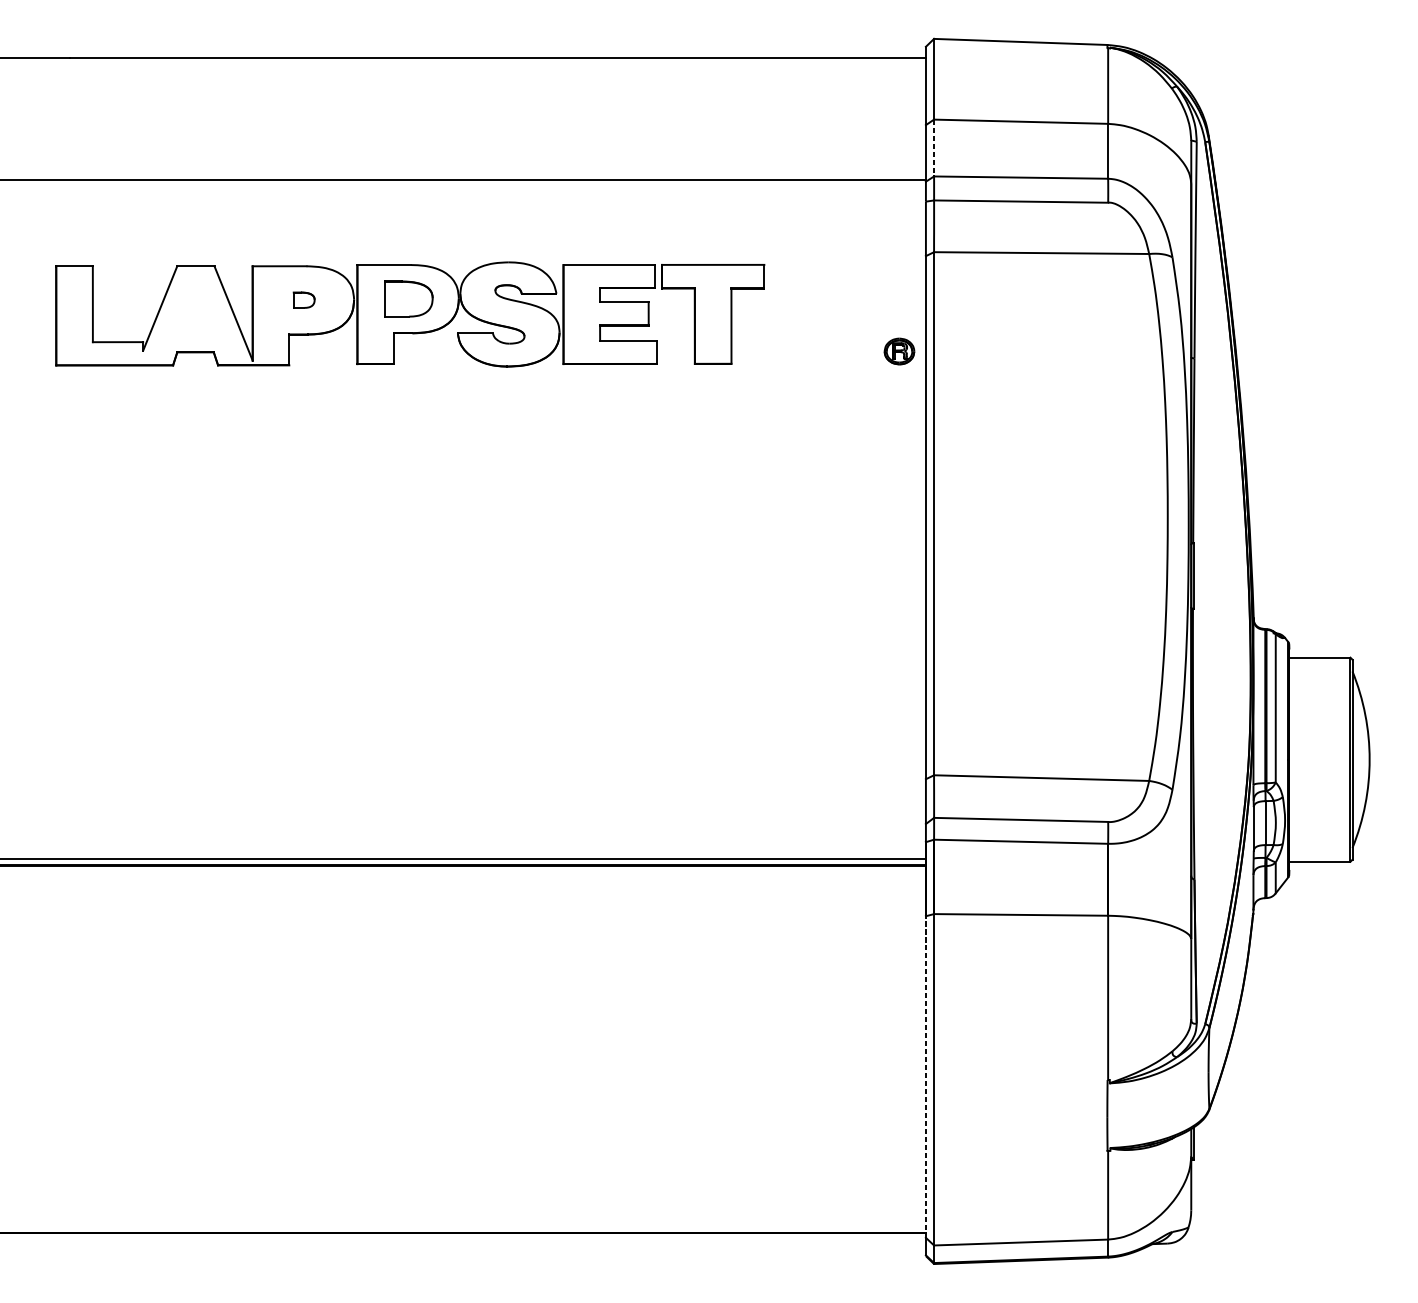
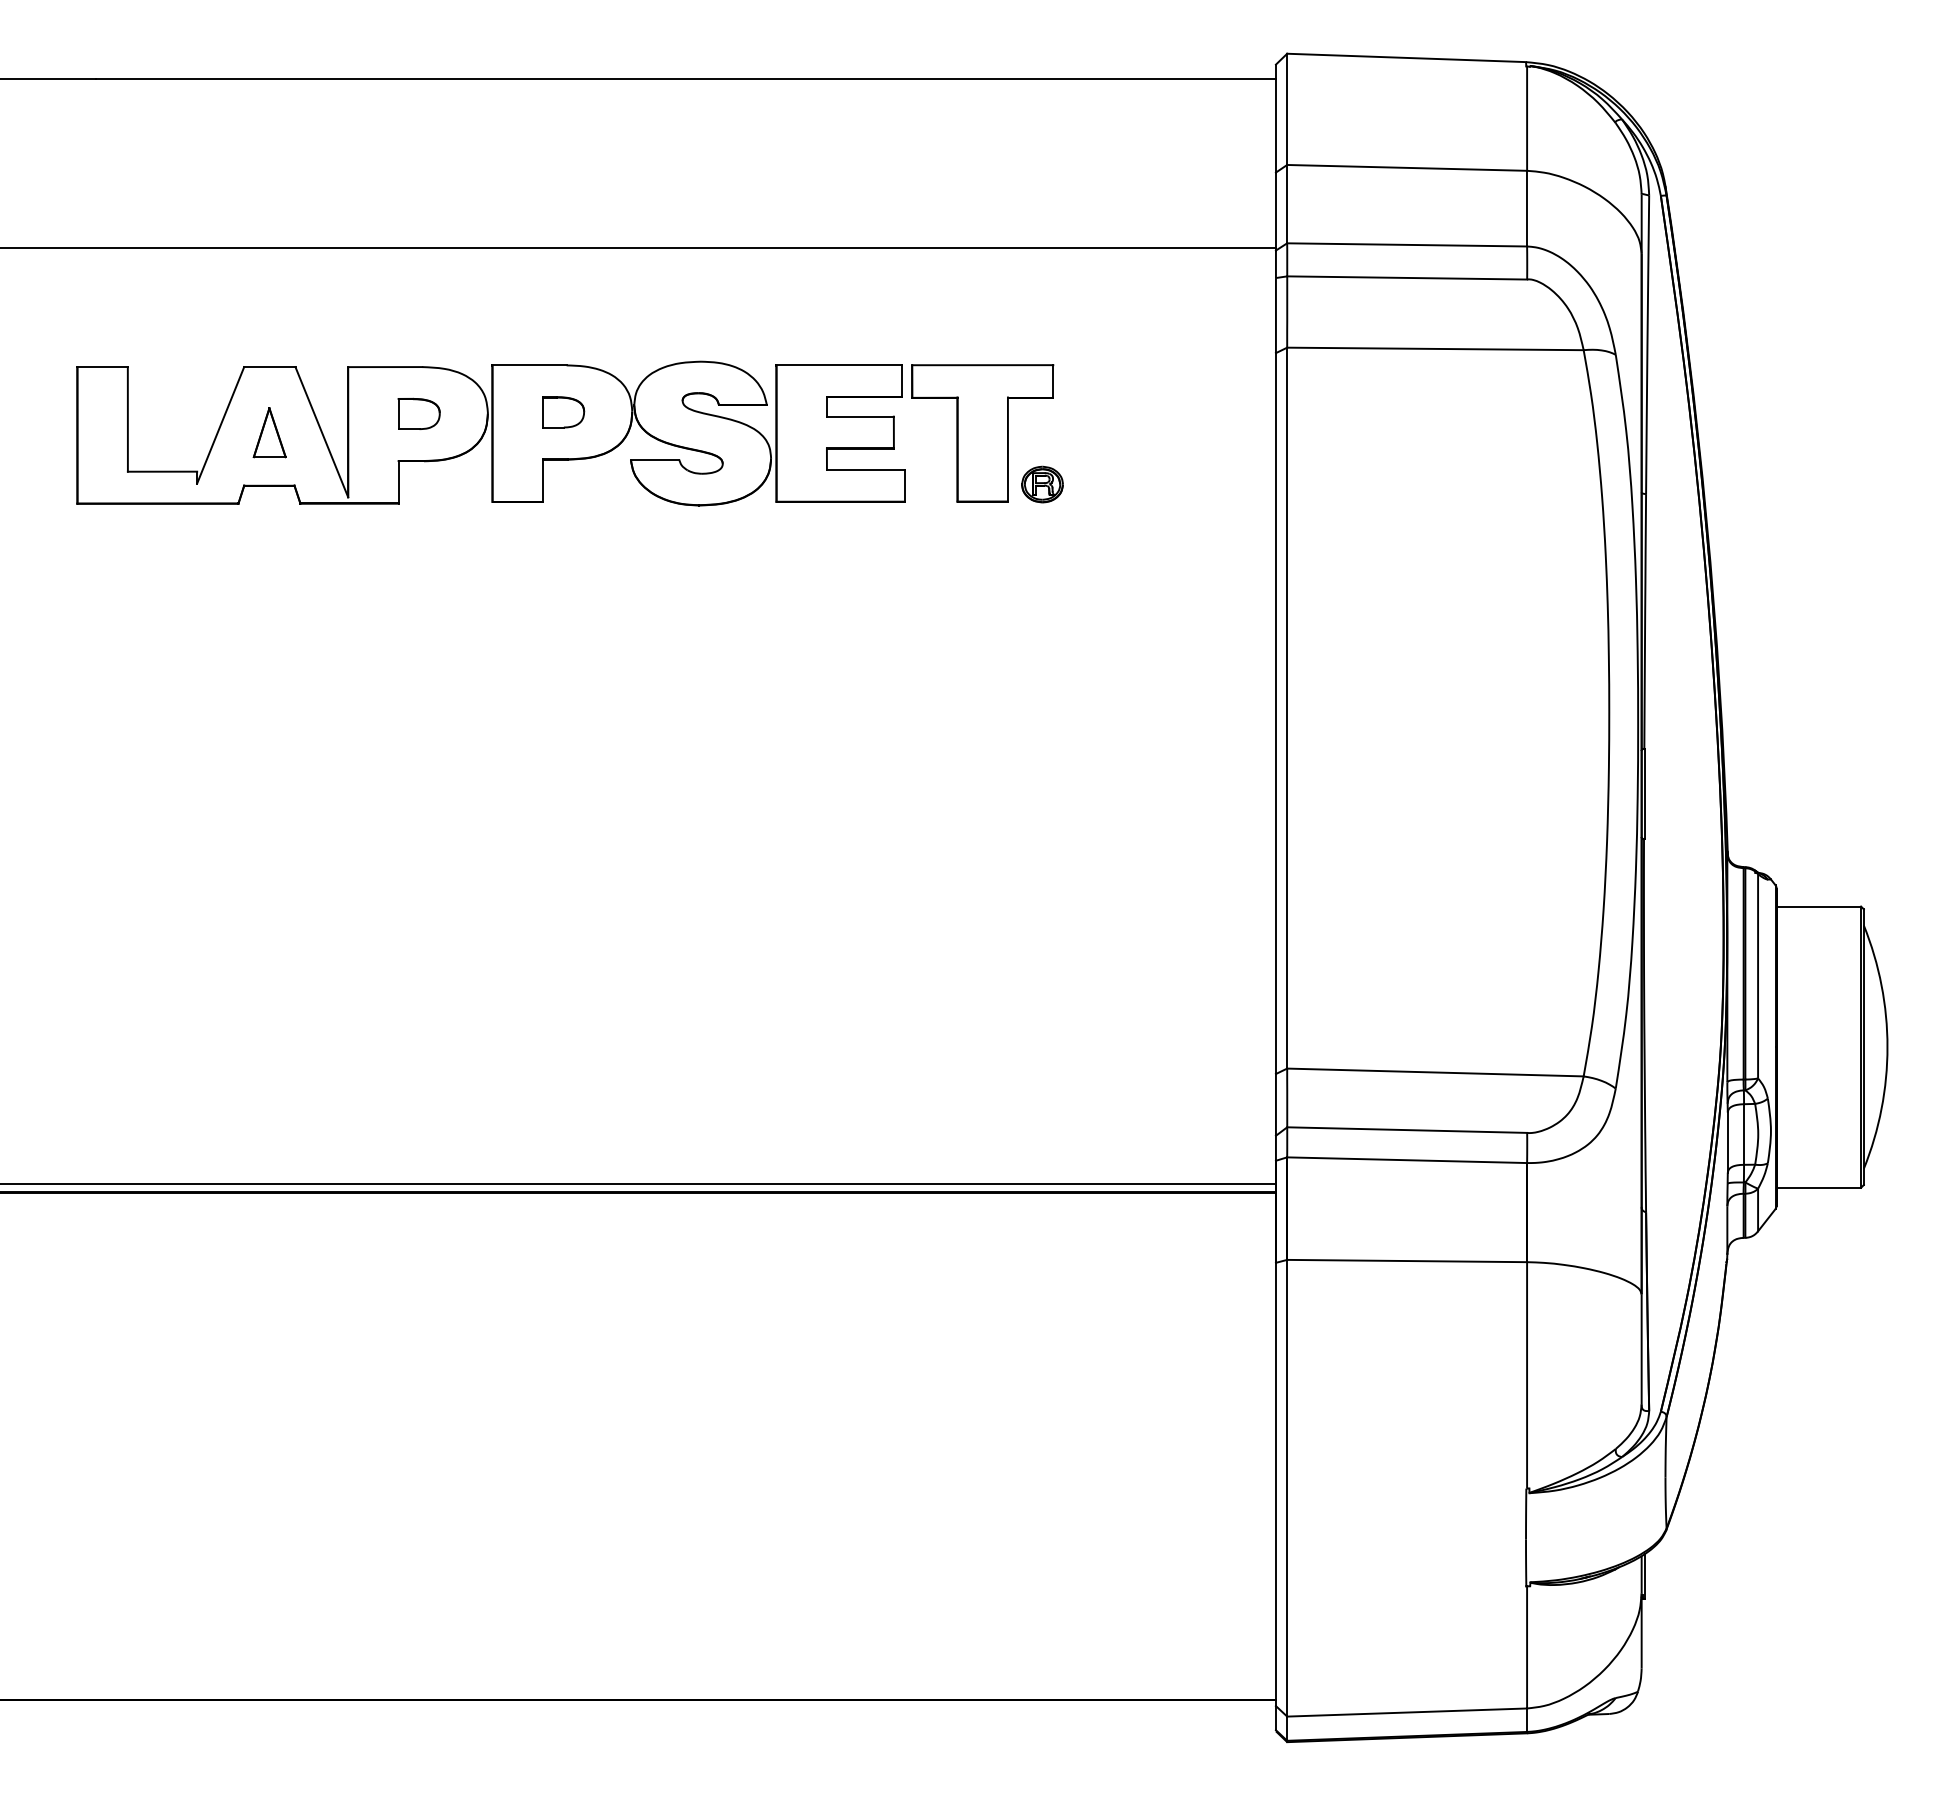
line: (934, 148) -> (1287, 204), dashed -> solid
part: (303, 299) -> (418, 413), size x1.43
part: (408, 299) -> (563, 412), size x0.62
part: (195, 313) -> (269, 432), added
part: (899, 351) -> (1042, 484), moved
line: (925, 1077) -> (1275, 1484), dashed -> solid

